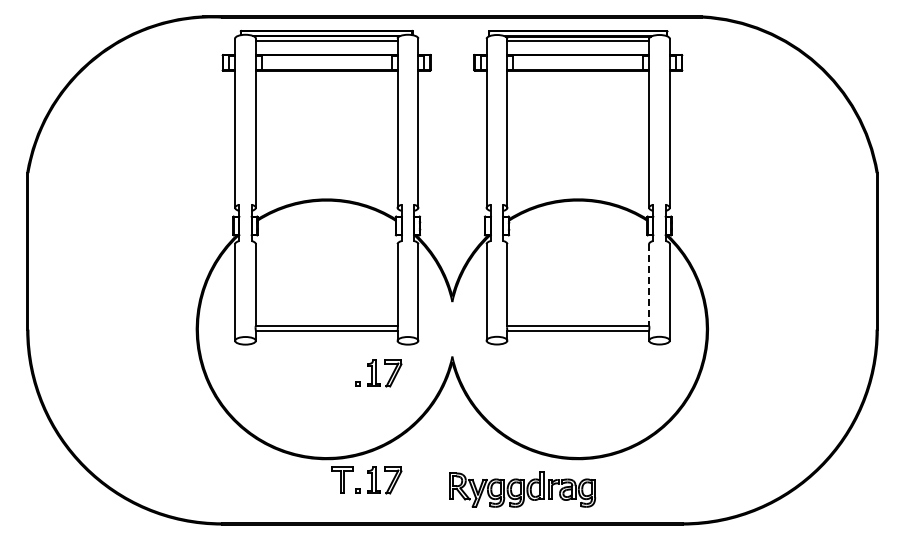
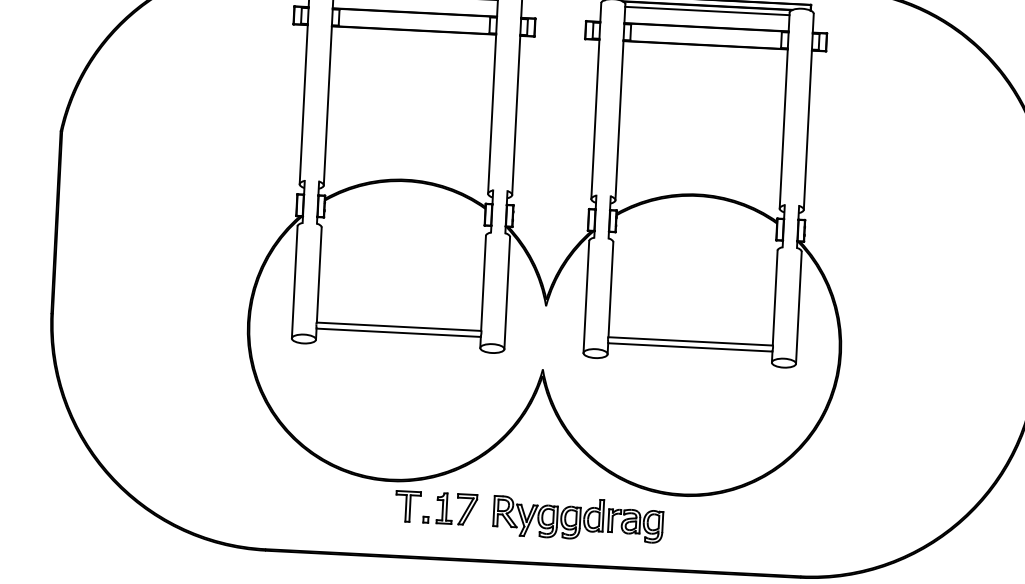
line: (649, 285) -> (775, 298), dashed -> solid
part: (378, 373) -> (456, 384), removed
part: (522, 489) -> (578, 518), moved

